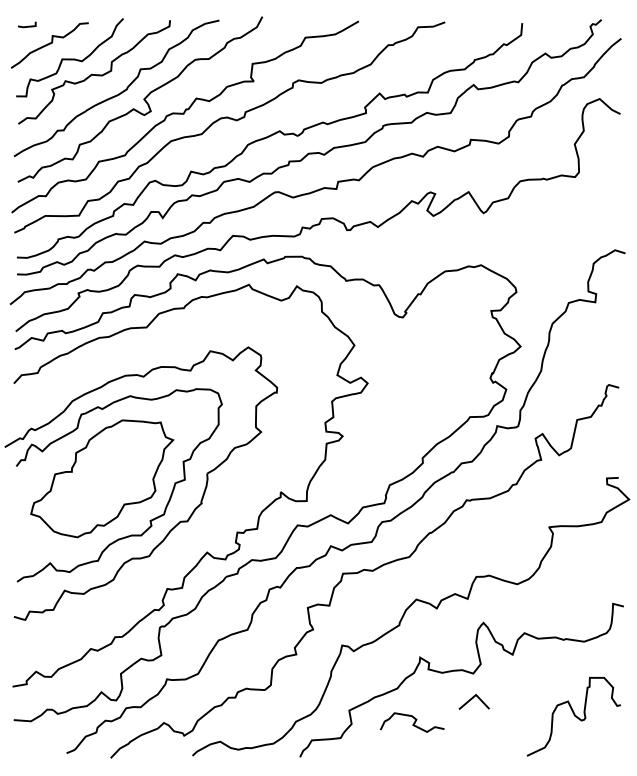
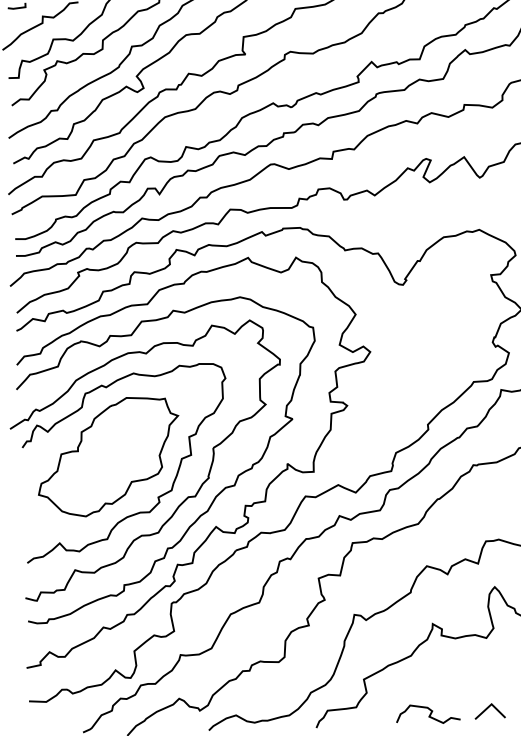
curve: (207, 521) -> (215, 495), added
line: (472, 699) -> (488, 708), moved
curve: (413, 722) -> (429, 714), moved

